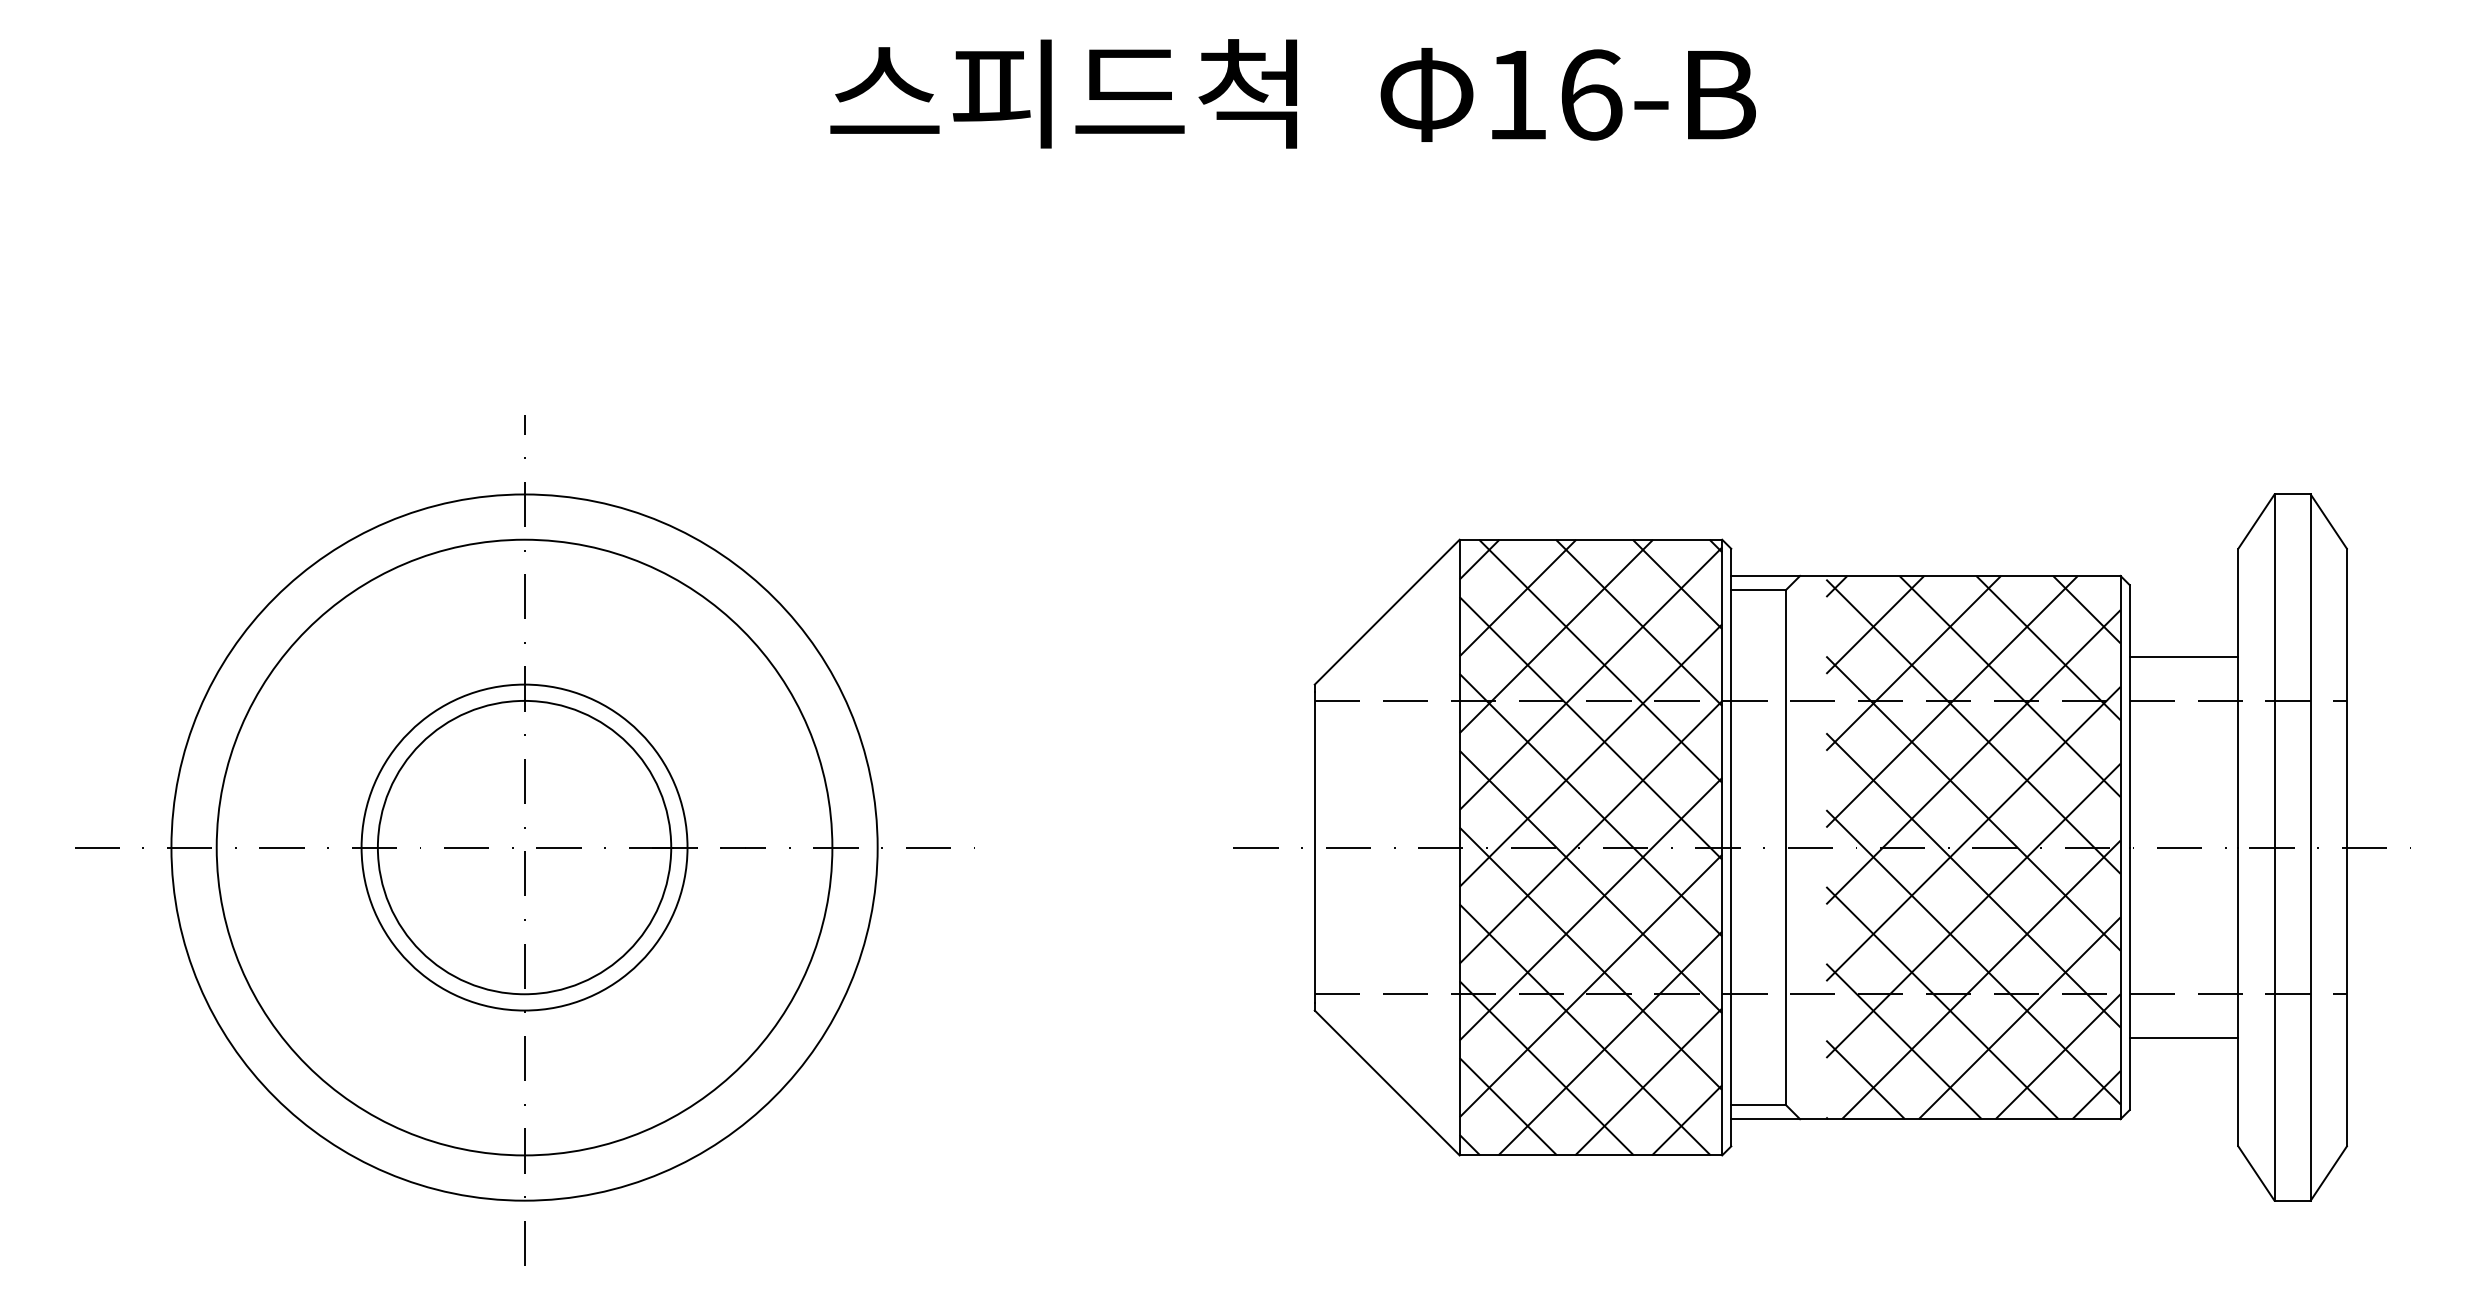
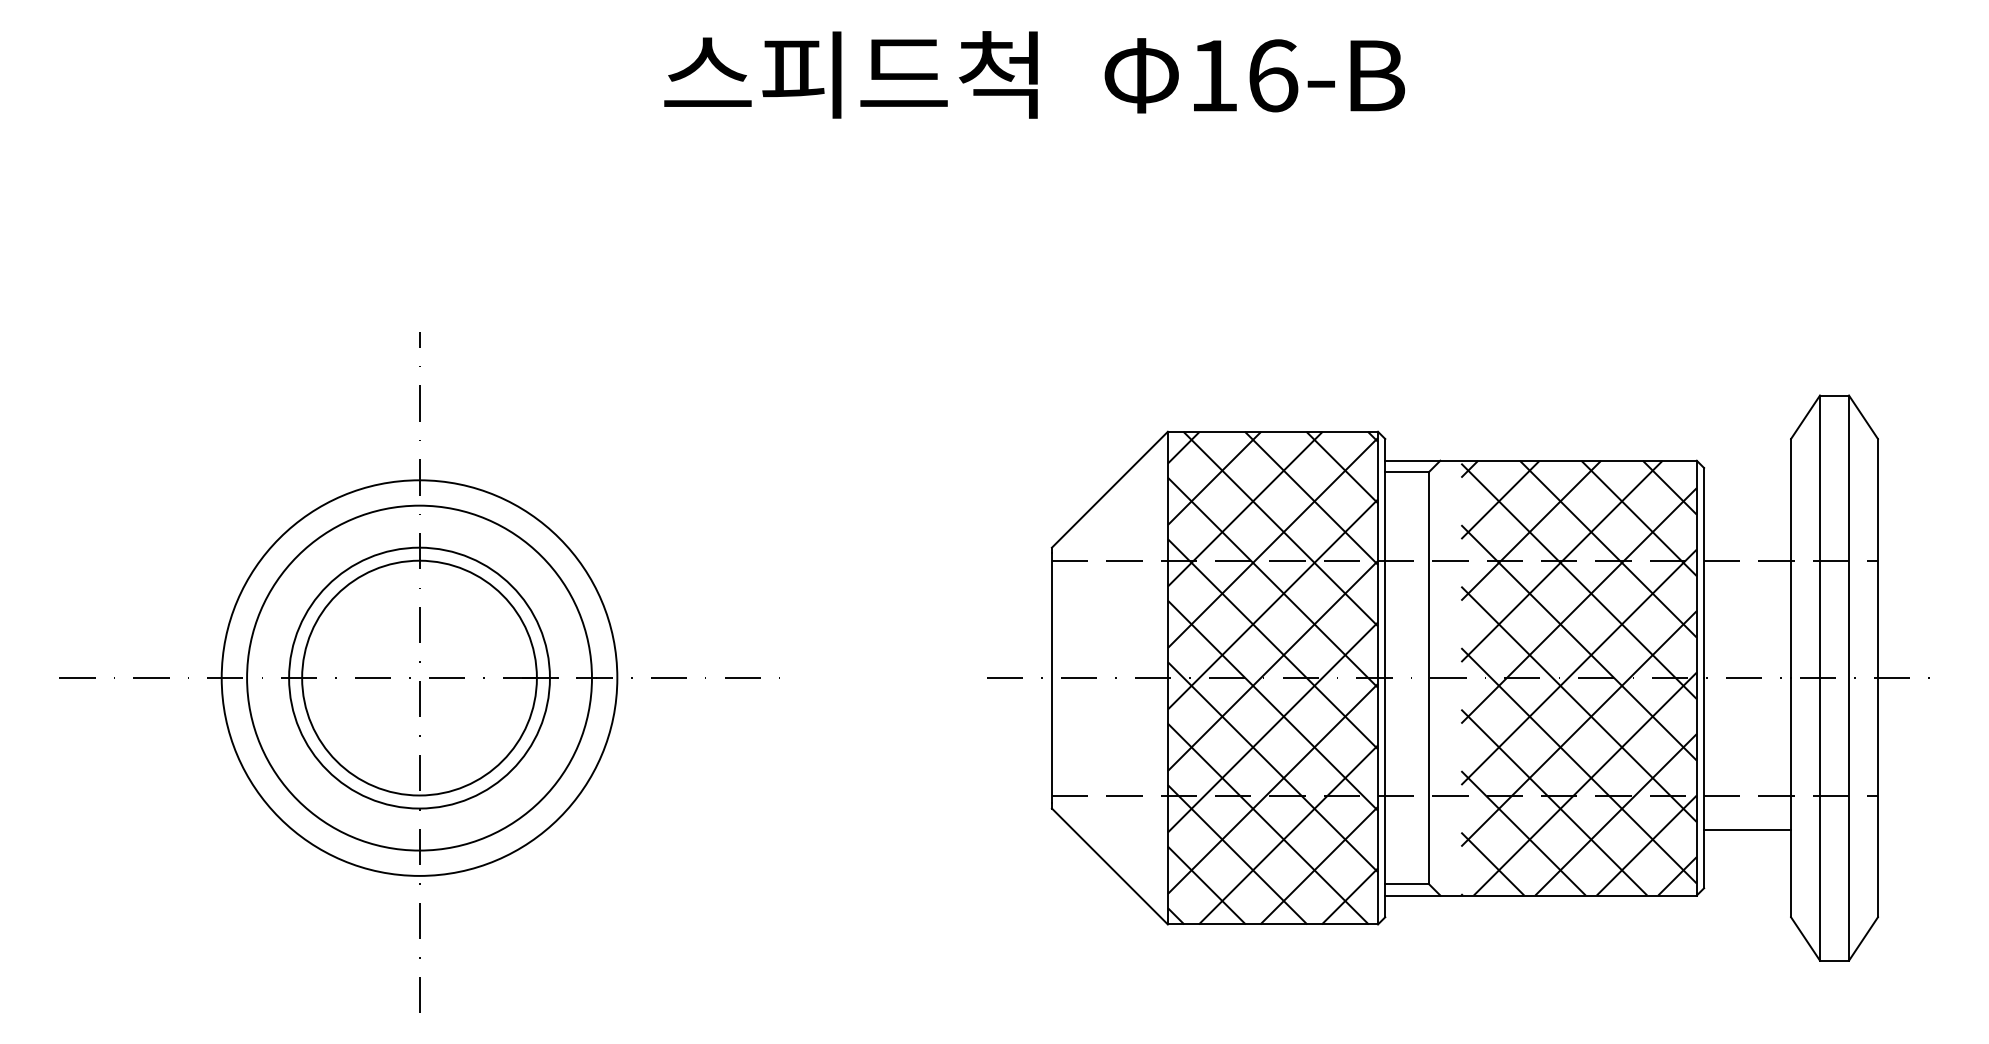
line: (2183, 657) -> (1747, 526), removed
circle: (524, 847) -> (419, 678), size x0.7
circle: (524, 847) -> (419, 678), size x0.7

